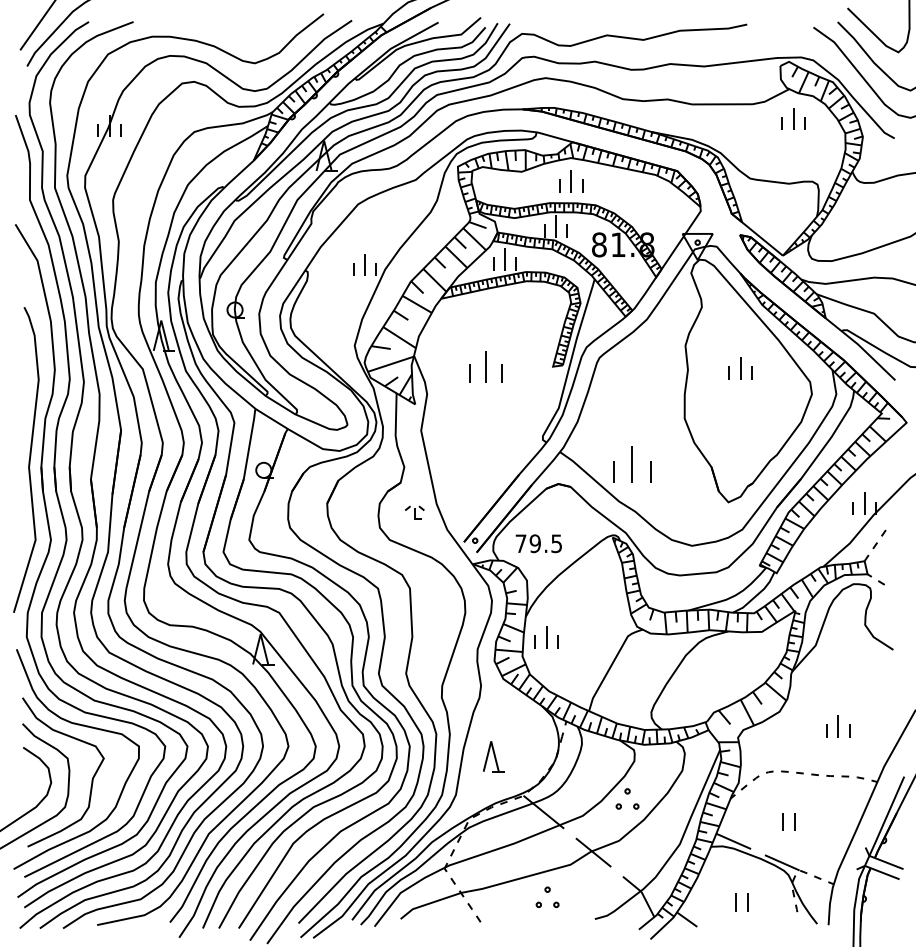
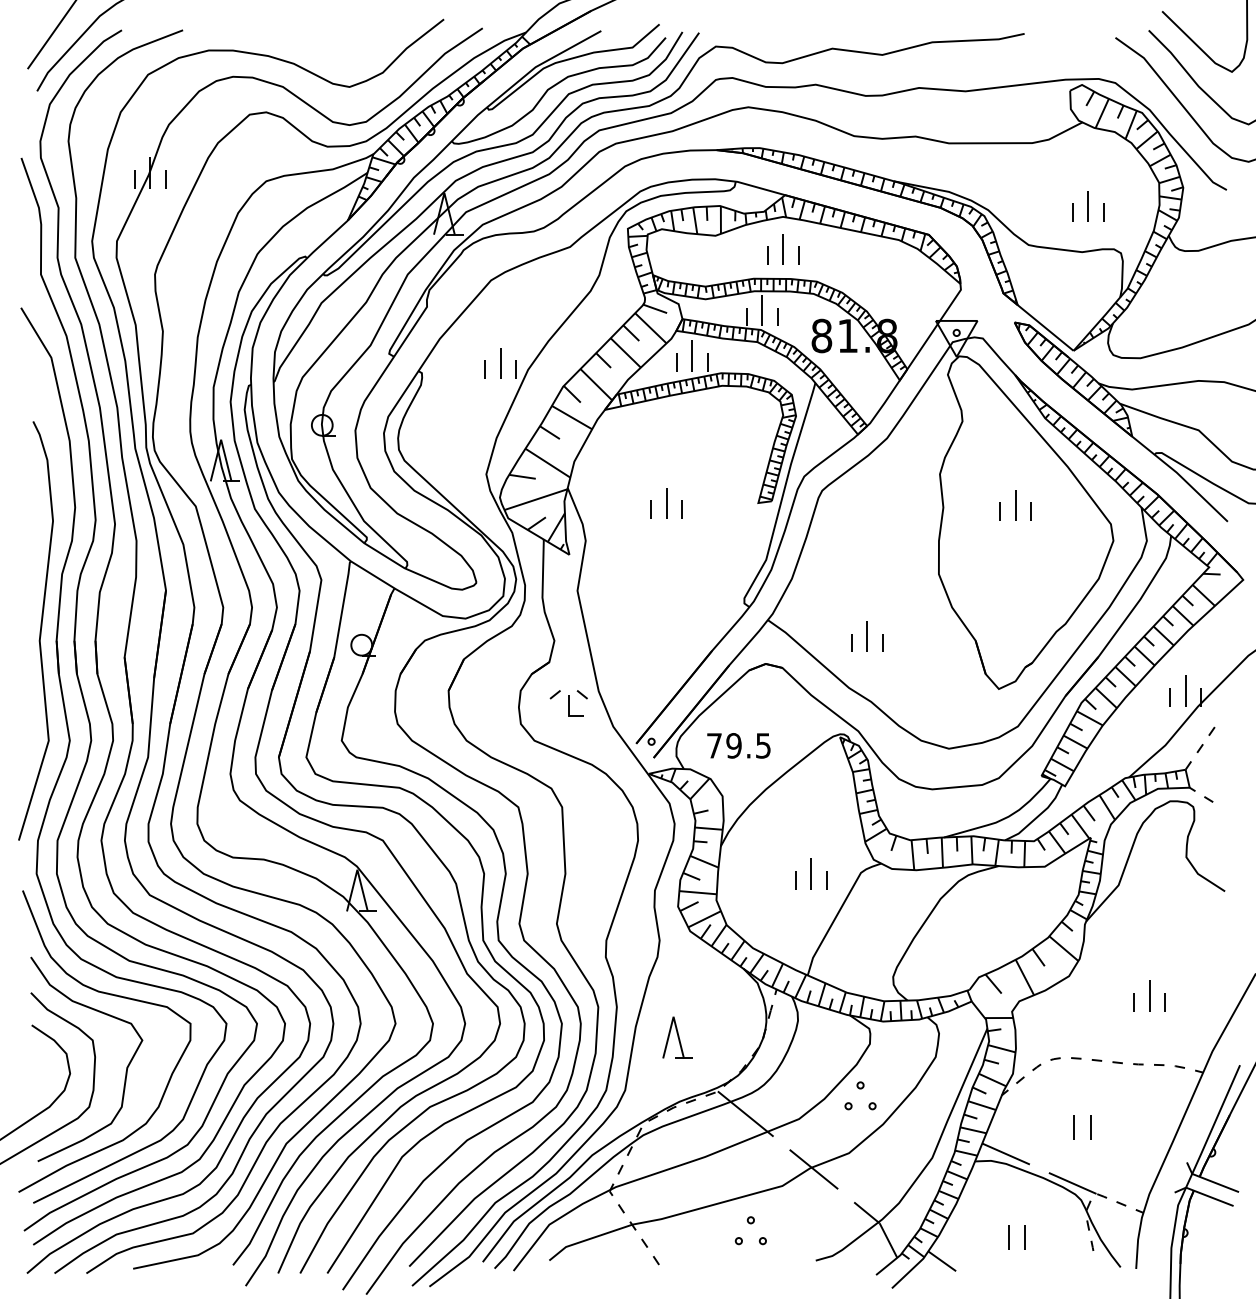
part: (793, 119) -> (1088, 206), moved
part: (486, 367) -> (666, 503), size x0.71
part: (632, 464) -> (867, 636), size x0.62
part: (414, 512) -> (568, 703), size x1.43
part: (546, 636) -> (811, 873), moved

